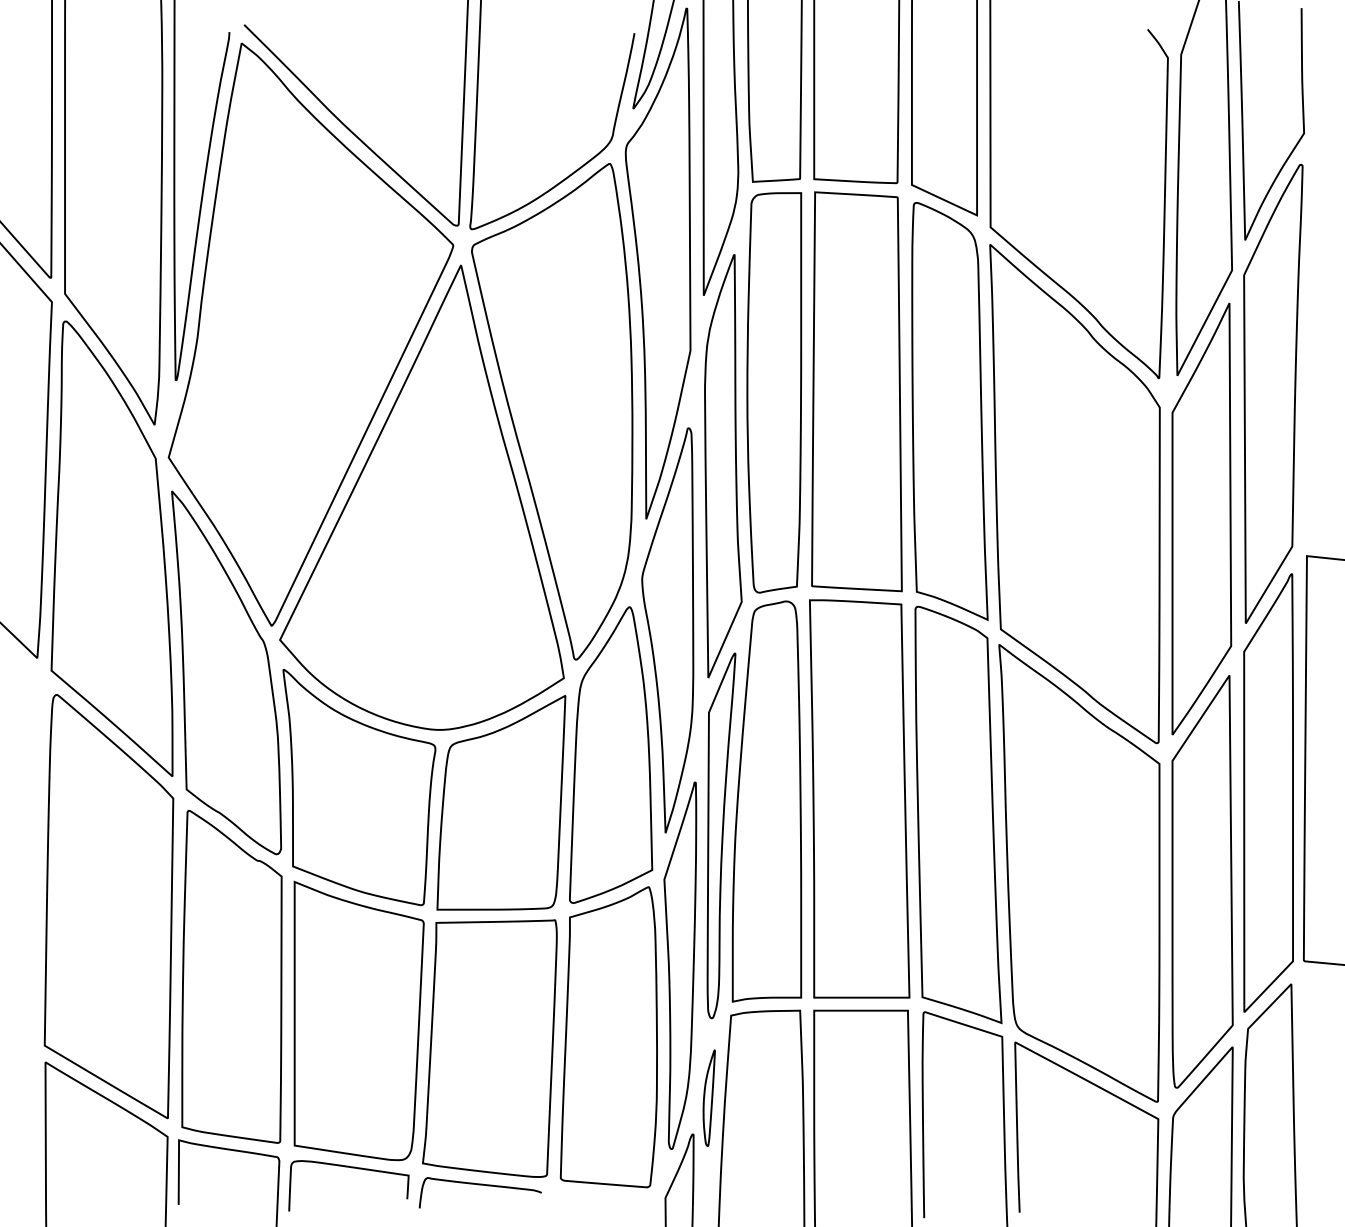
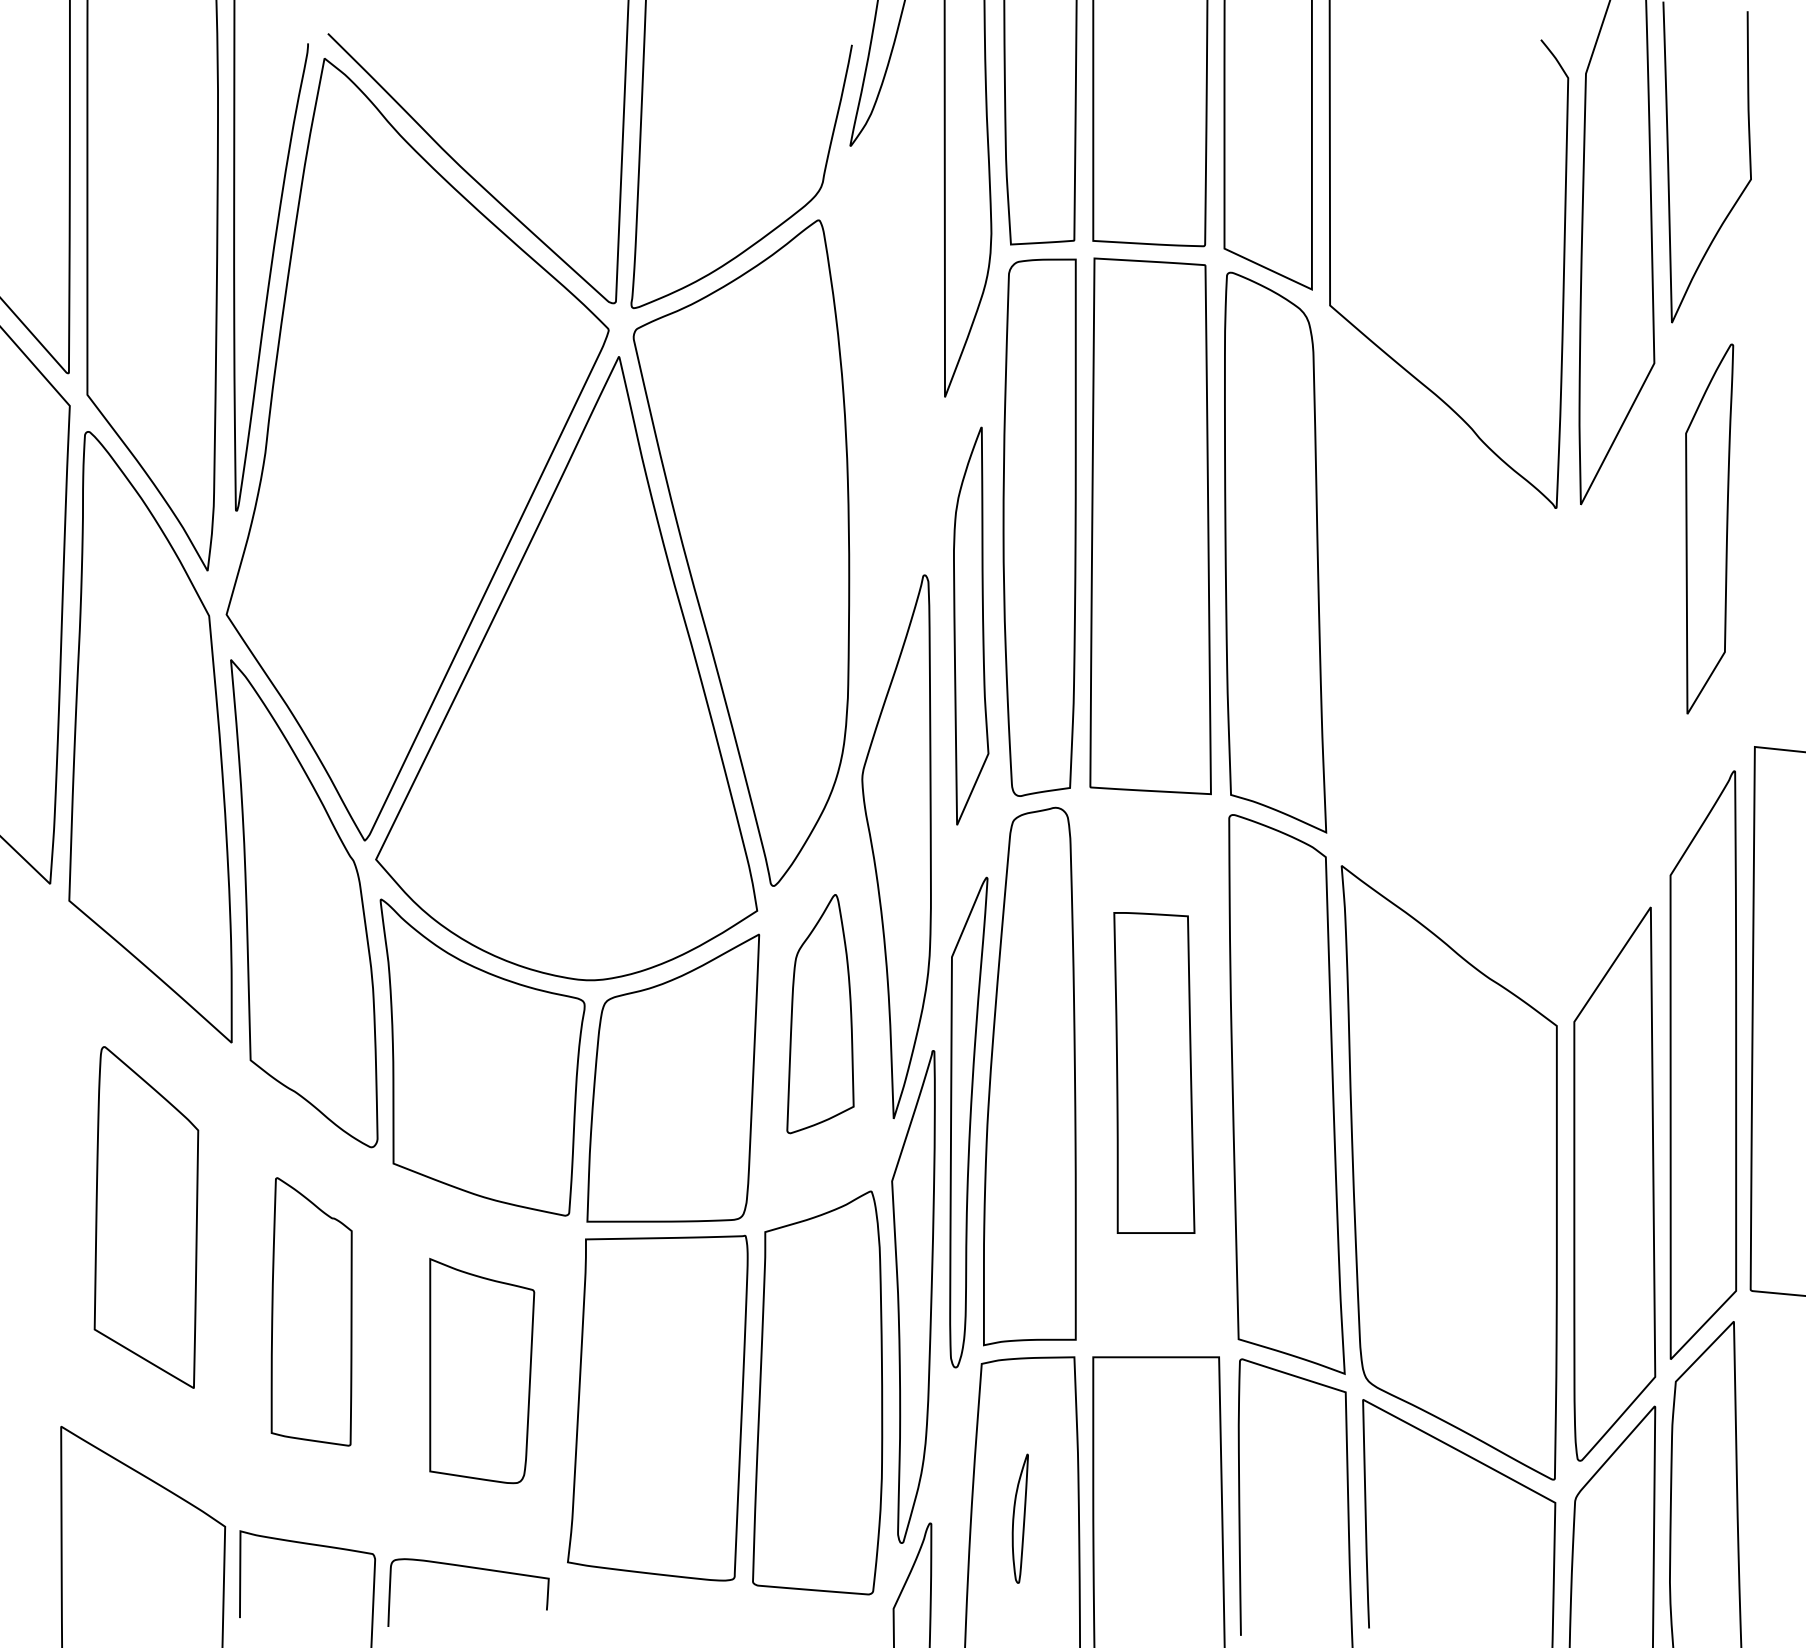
part: (657, 263) -> (883, 354), removed
part: (1273, 393) -> (1709, 528), size x0.6
part: (722, 465) -> (970, 625), size x0.7
part: (1075, 493) -> (1443, 663), removed
part: (1201, 519) -> (1613, 697), removed
part: (611, 754) -> (820, 1013), size x0.6
part: (859, 798) -> (1154, 1072), size x0.6
part: (109, 906) -> (146, 1217), size x0.6
part: (231, 976) -> (311, 1311), size x0.6
part: (358, 1020) -> (481, 1370), size x0.6
part: (708, 1097) -> (1019, 1518), moved
curve: (479, 1185) -> (644, 1591), removed

